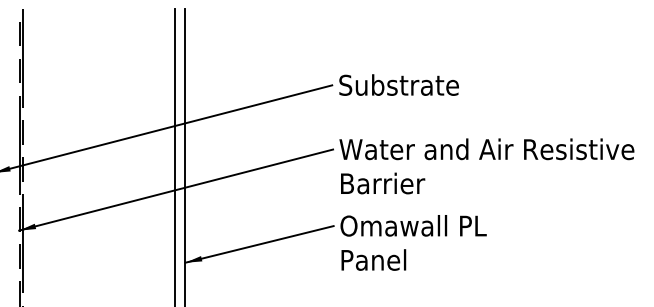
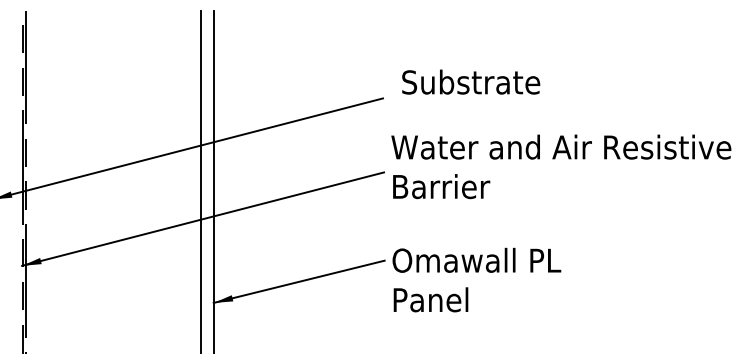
text: (399, 84) -> (471, 81), moved
text: (487, 166) -> (561, 166), moved

